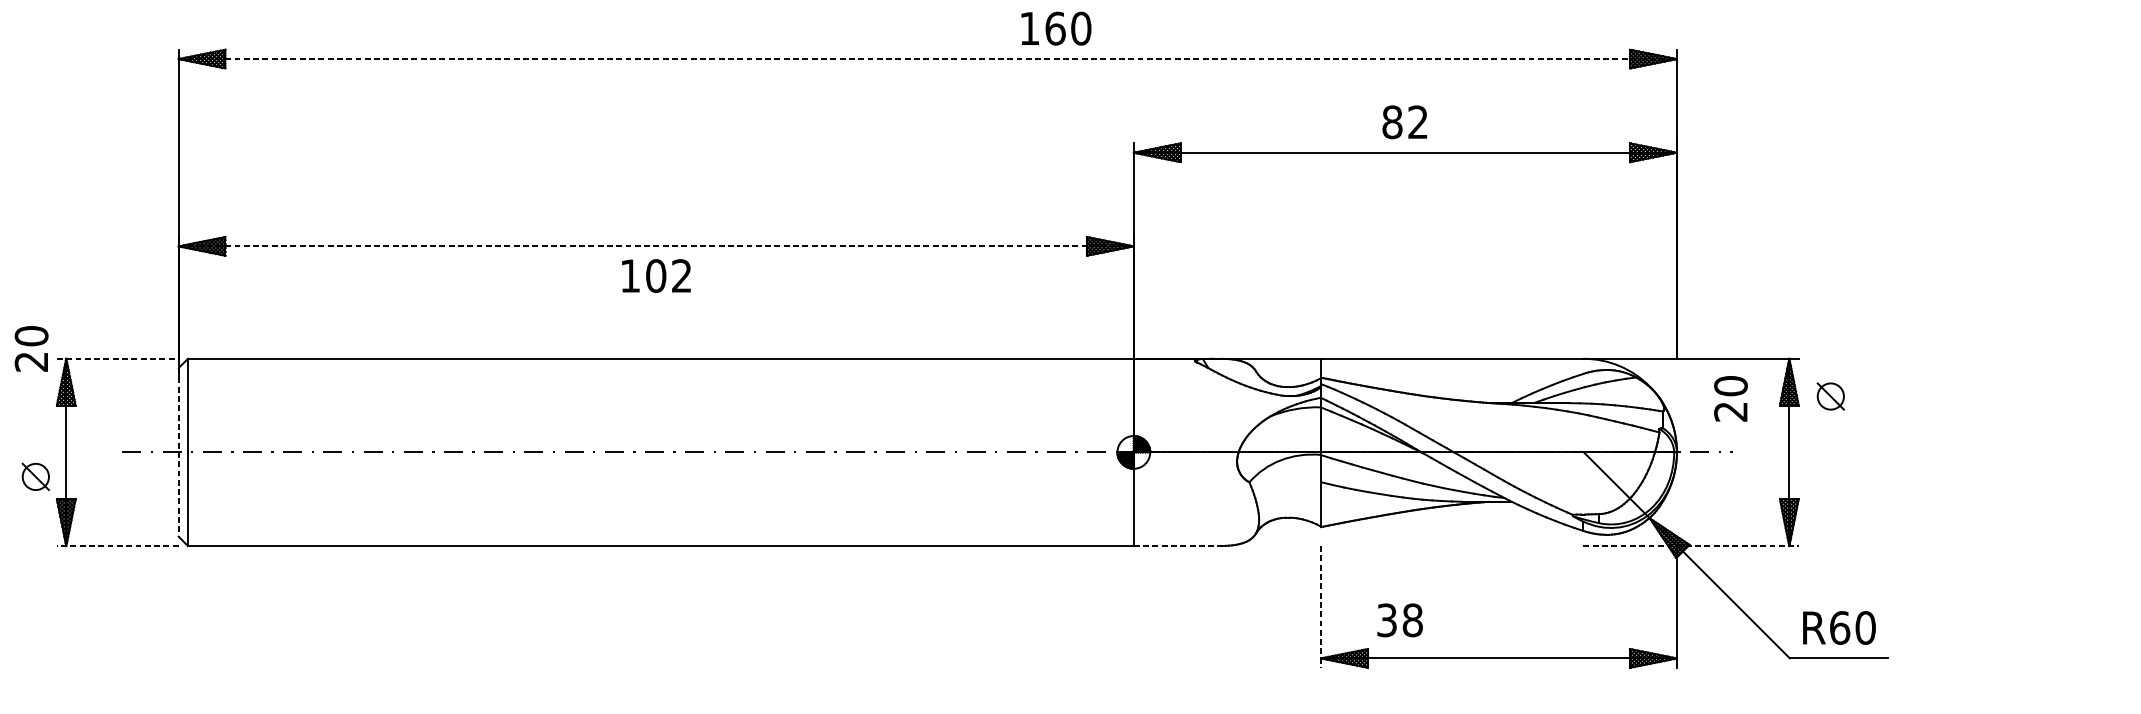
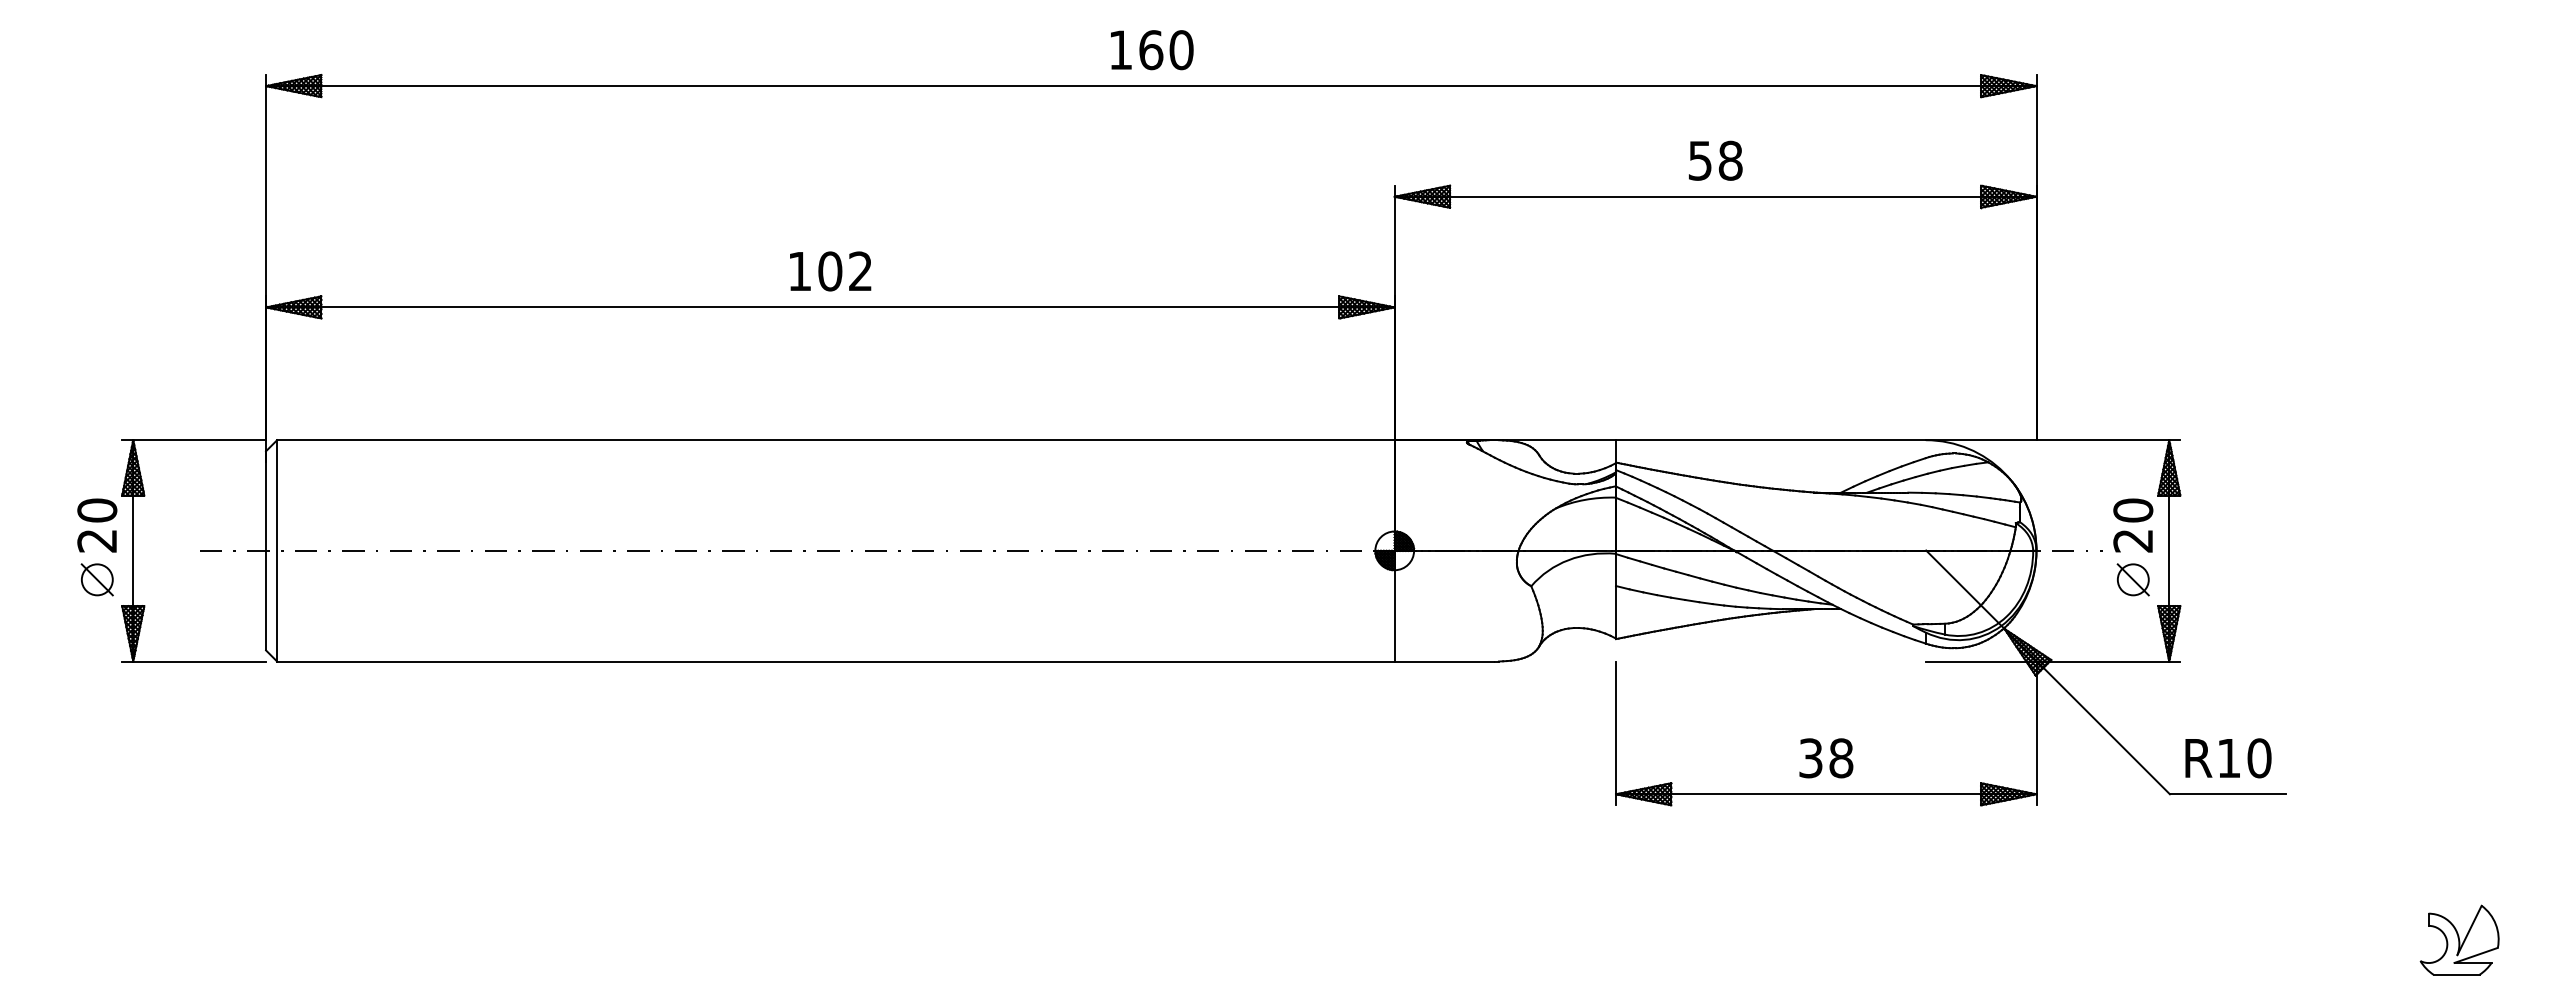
text: (1056, 28) -> (1152, 50), moved
line: (928, 59) -> (1151, 86), dashed -> solid
text: (1405, 122) -> (1715, 160), 82 -> 58
line: (656, 246) -> (830, 307), dashed -> solid
text: (656, 276) -> (830, 271), moved
text: (31, 348) -> (97, 525), moved
line: (118, 359) -> (194, 440), dashed -> solid
part: (1830, 396) -> (2132, 579), moved
text: (1731, 398) -> (2133, 525), moved
line: (179, 452) -> (266, 550), dashed -> solid
line: (118, 546) -> (194, 661), dashed -> solid
line: (1175, 546) -> (1444, 661), dashed -> solid
line: (1691, 546) -> (2053, 661), dashed -> solid
line: (1321, 606) -> (1616, 733), dashed -> solid
text: (1400, 620) -> (1826, 758), moved
text: (1840, 628) -> (2229, 758), R60 -> R10

